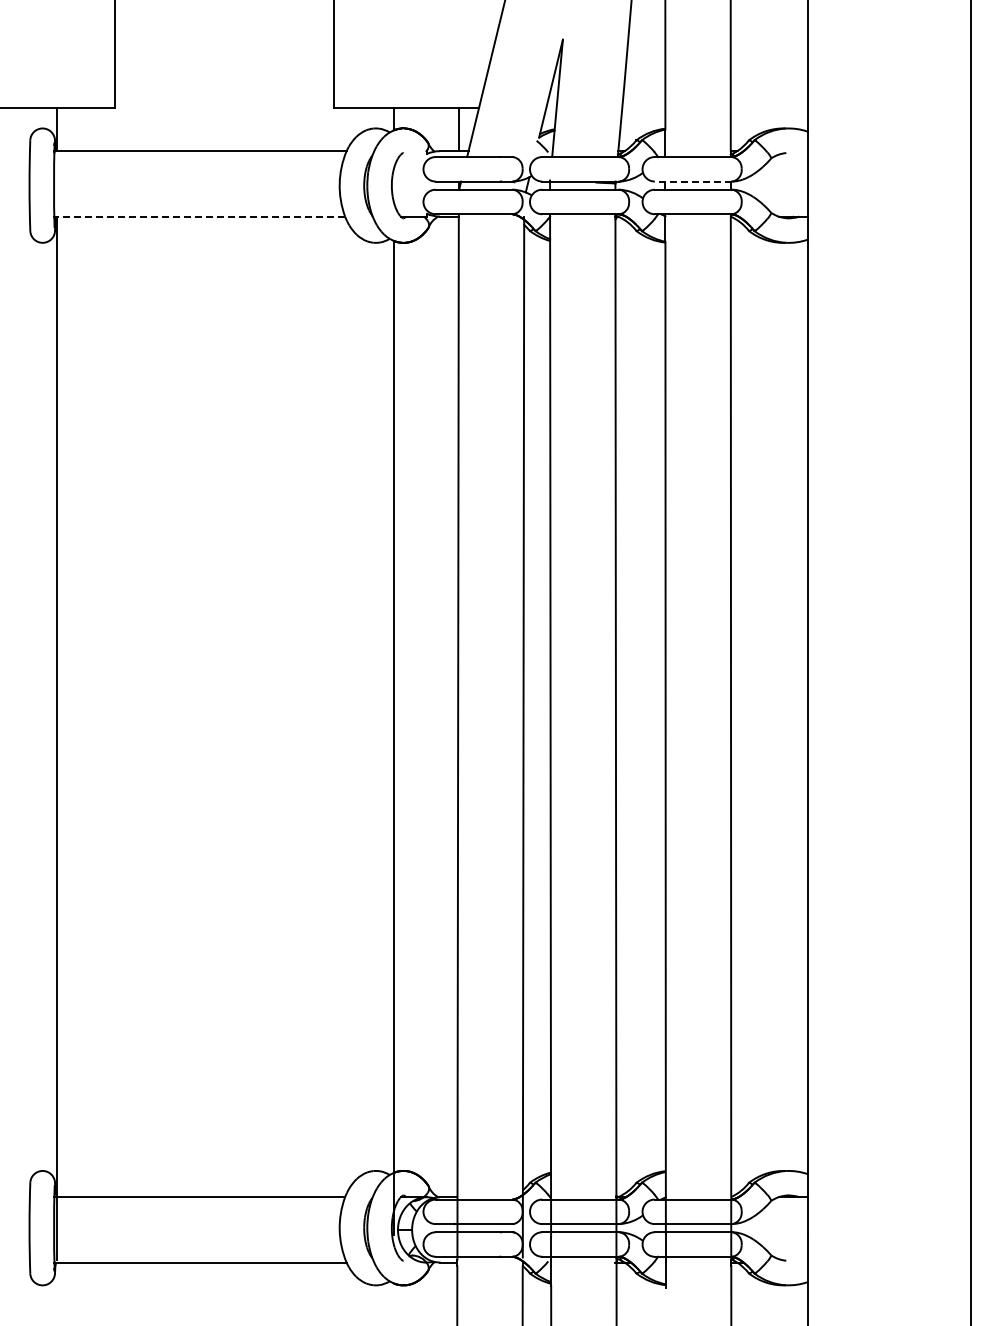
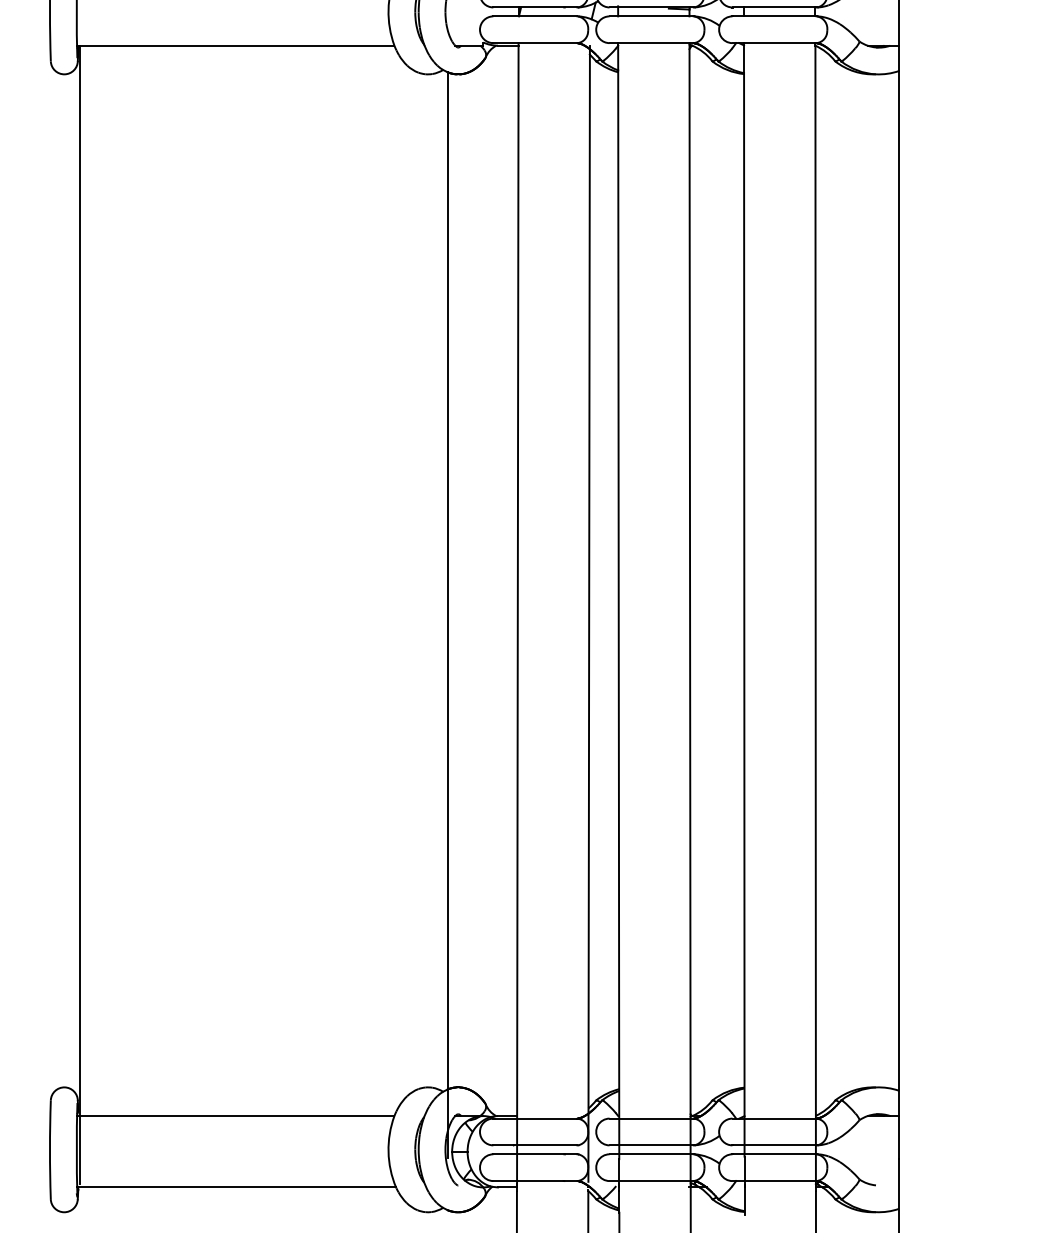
line: (693, 181) -> (774, 7), dashed -> solid
line: (200, 216) -> (236, 45), dashed -> solid

